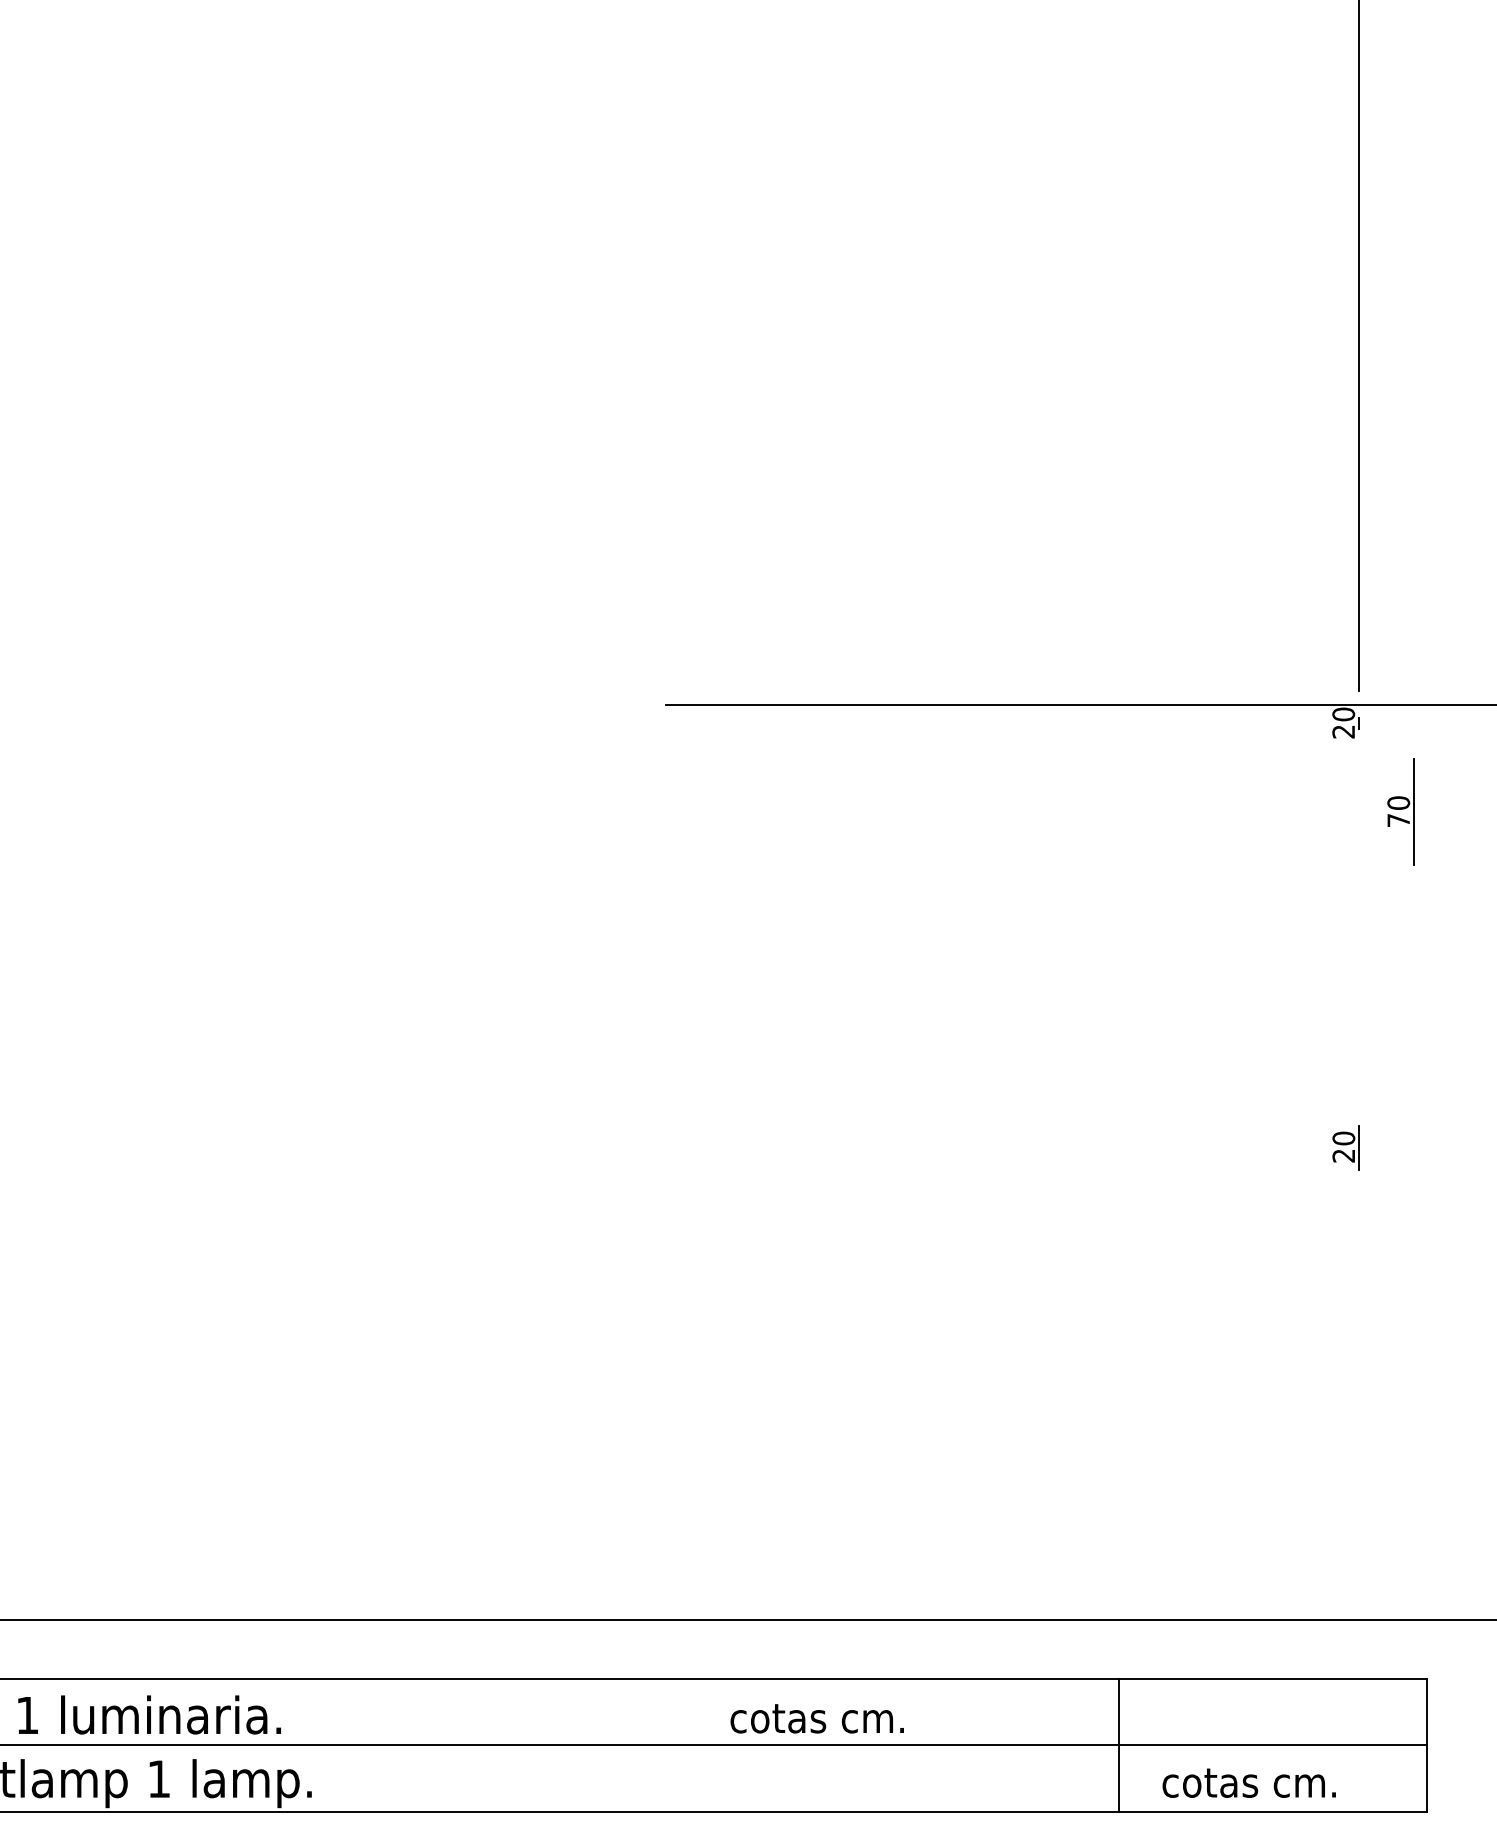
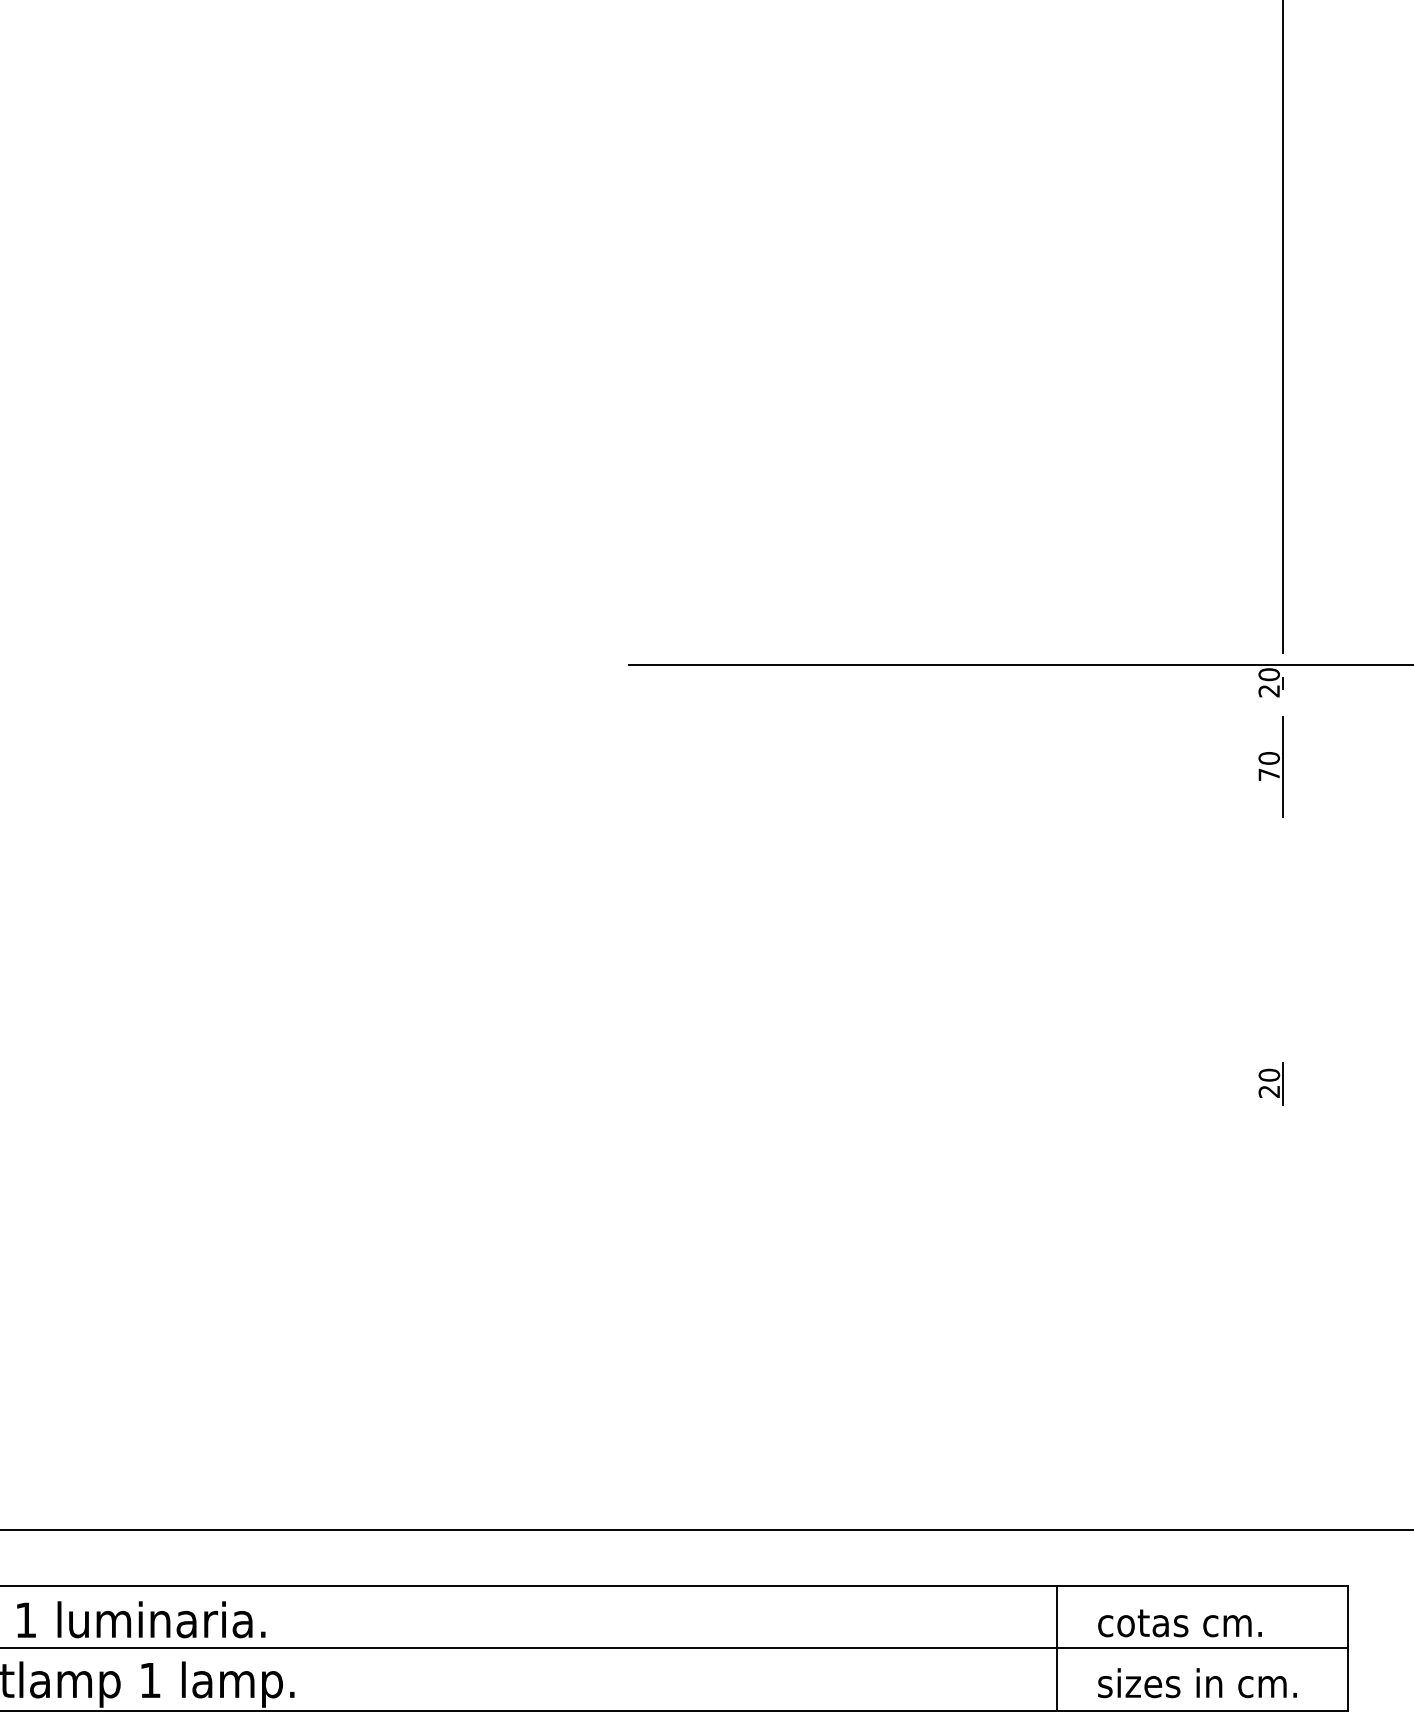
part: (1400, 811) -> (1270, 766), moved
text: (816, 1718) -> (1179, 1623), moved
text: (1267, 1781) -> (1197, 1682), cotas cm. -> sizes in cm.

